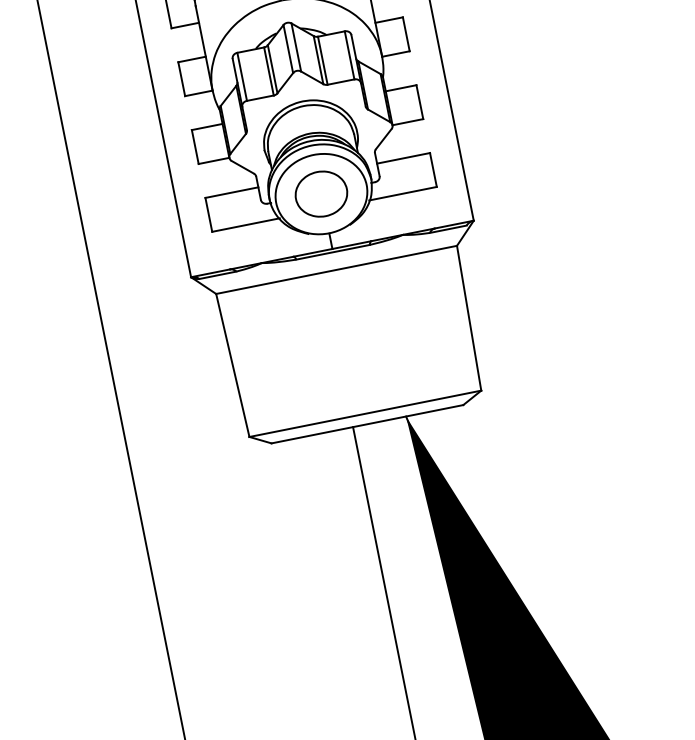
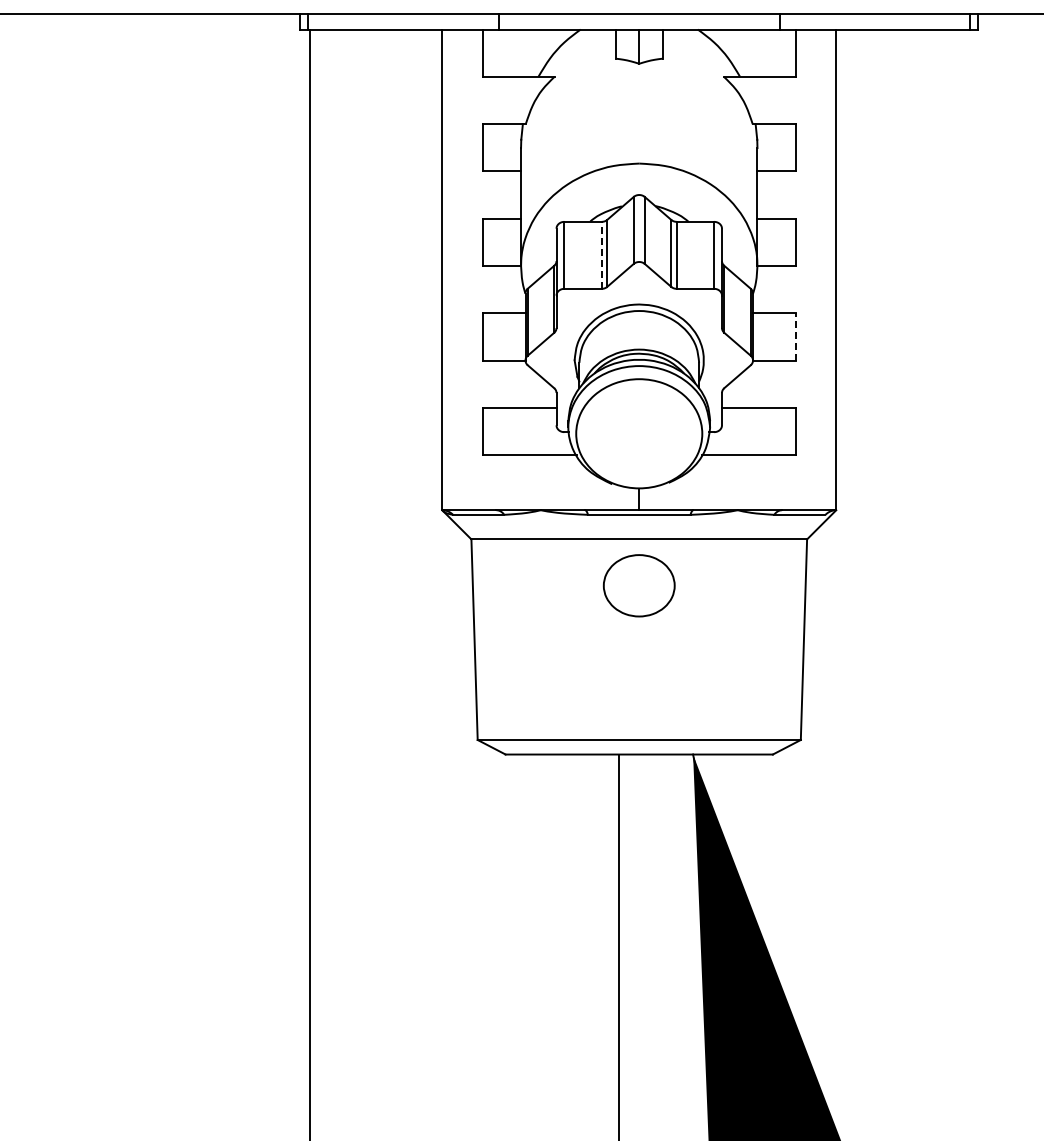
line: (268, 70) -> (601, 254), solid -> dashed
line: (419, 101) -> (795, 336), solid -> dashed
part: (320, 194) -> (638, 585), moved

